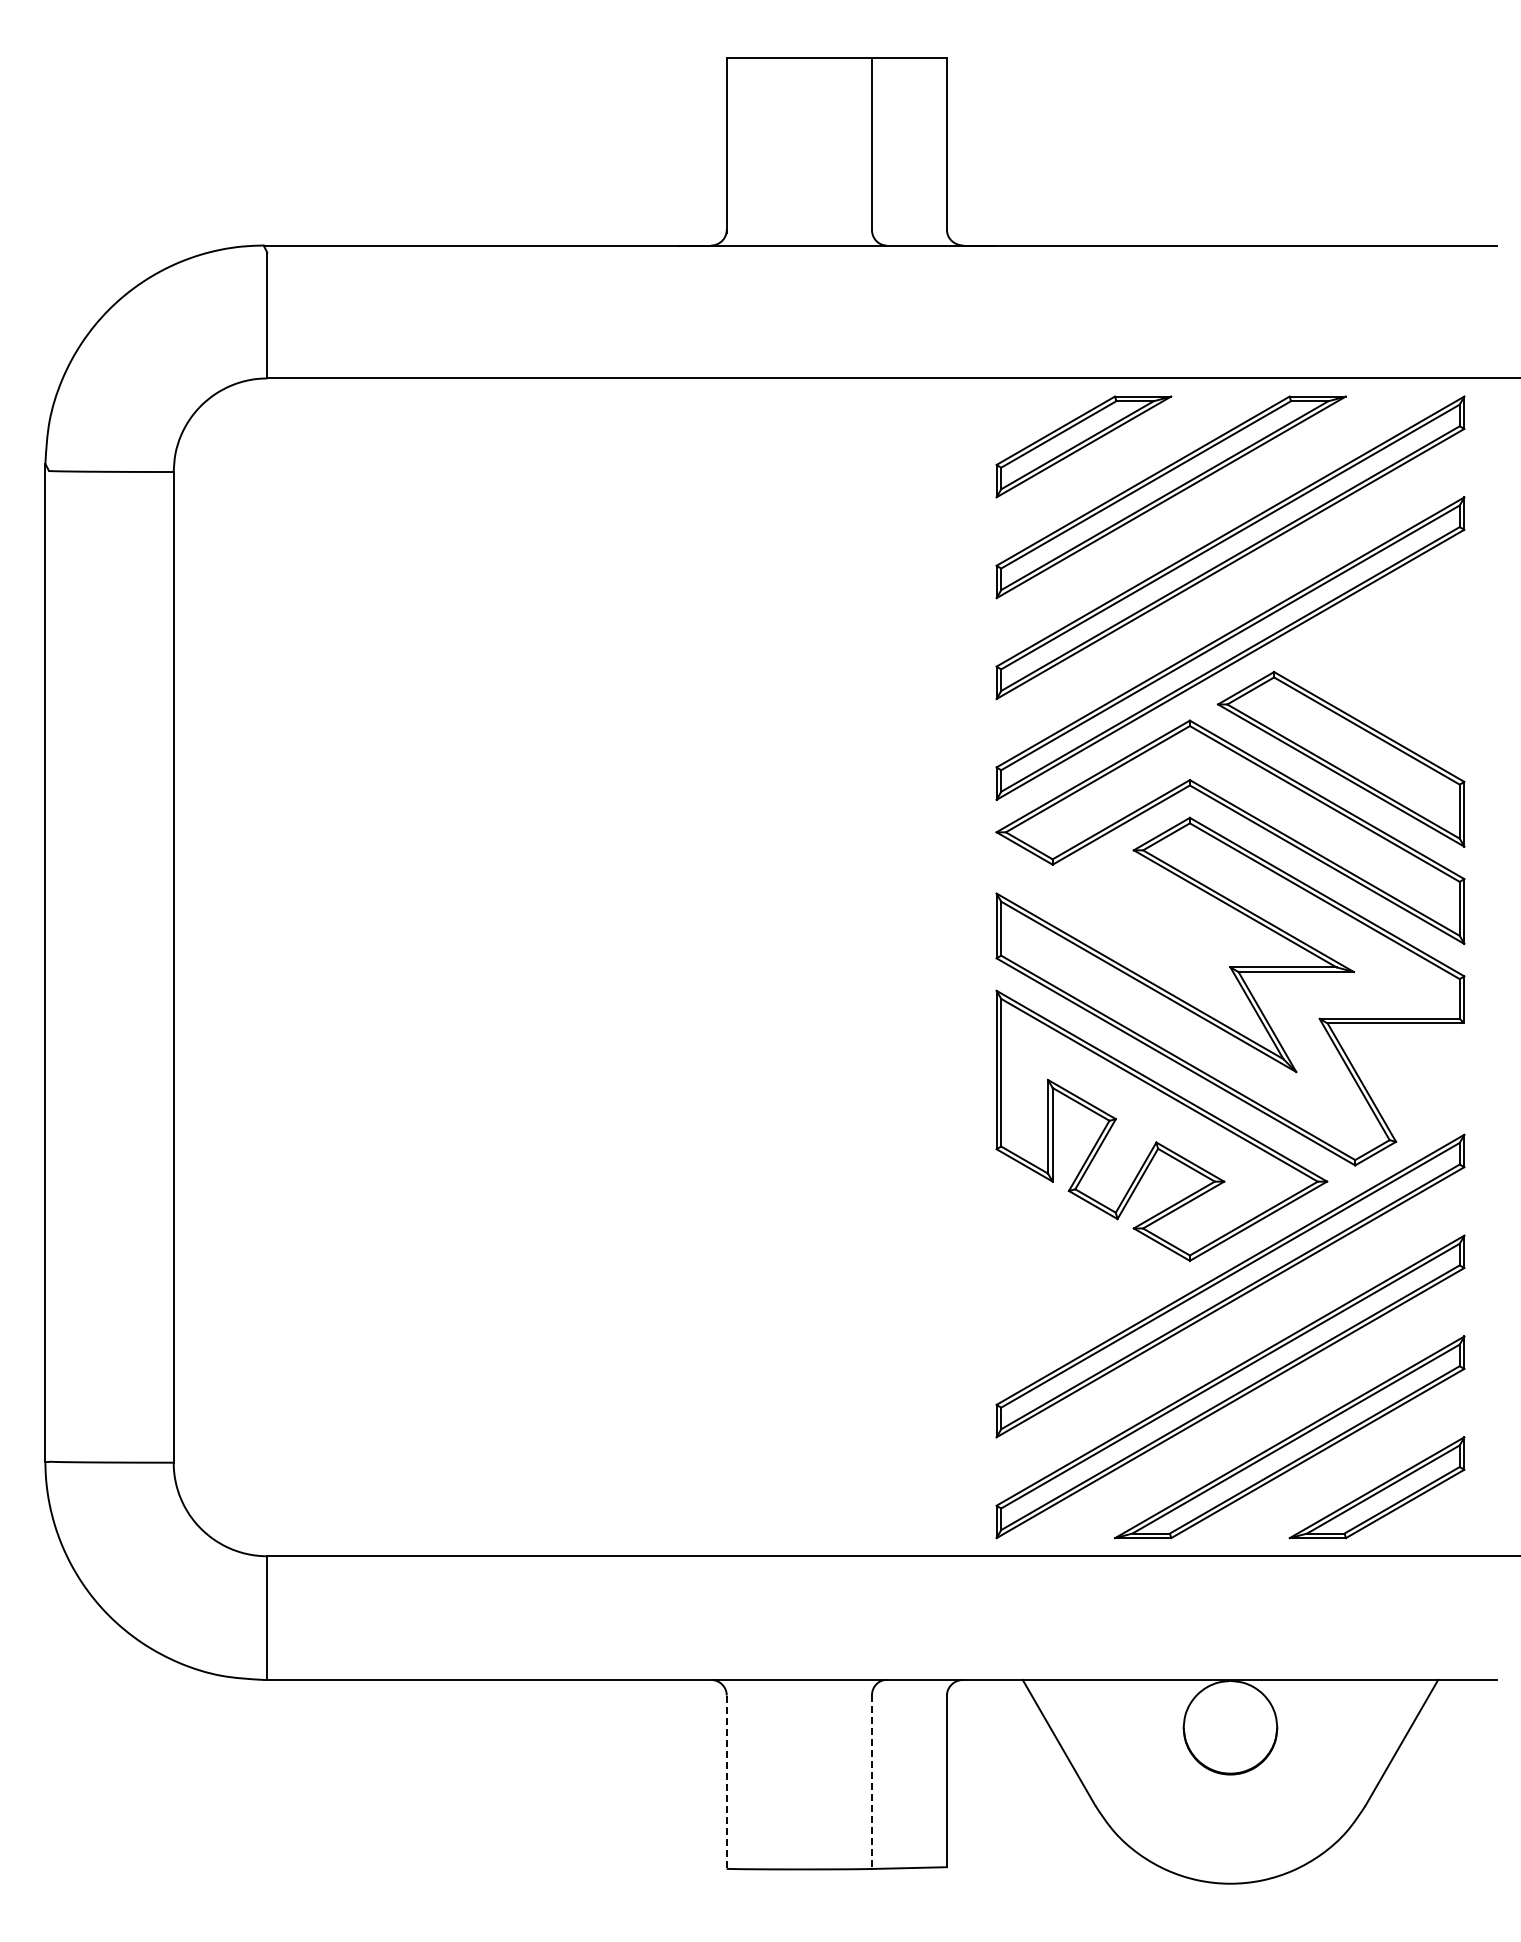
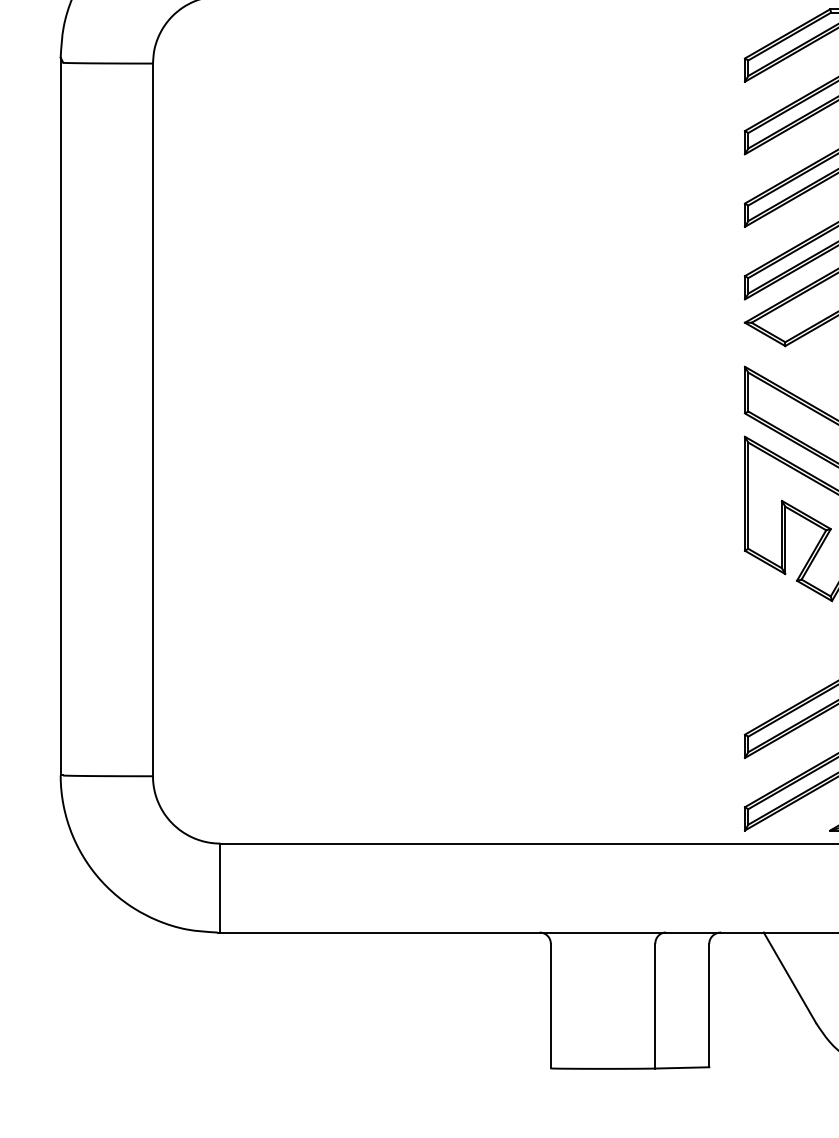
line: (726, 1782) -> (550, 1006), dashed -> solid
line: (871, 1782) -> (654, 1006), dashed -> solid

